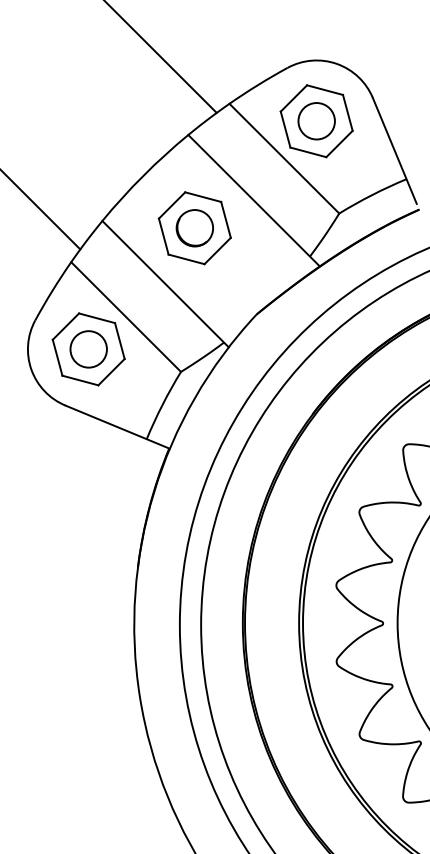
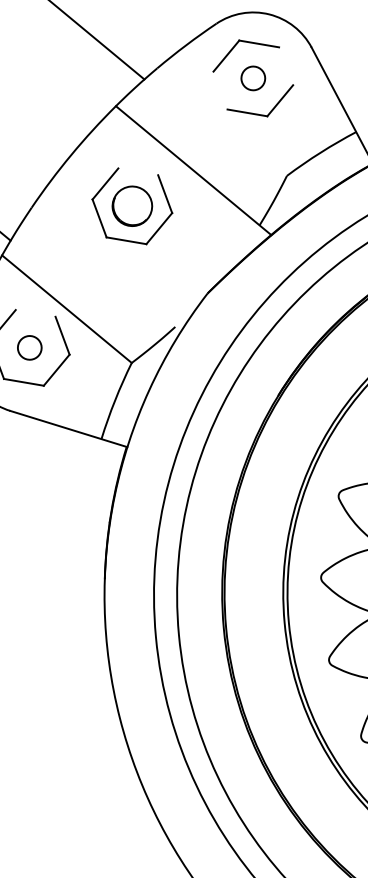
line: (347, 112) -> (285, 65), removed
circle: (316, 121) -> (253, 78), size x0.6
line: (285, 129) -> (220, 90), removed
line: (284, 158) -> (222, 121), removed
line: (203, 196) -> (138, 171), removed
line: (165, 284) -> (106, 270), removed
line: (97, 318) -> (36, 313), removed
circle: (88, 349) -> (29, 348), size x0.6

